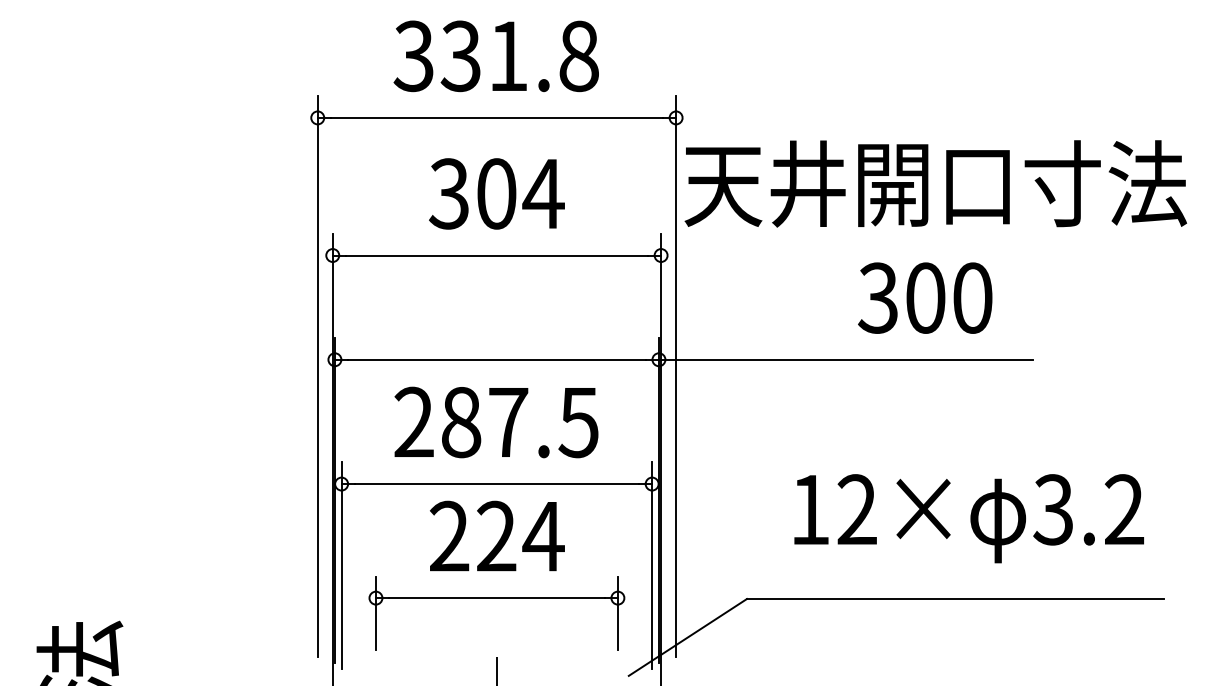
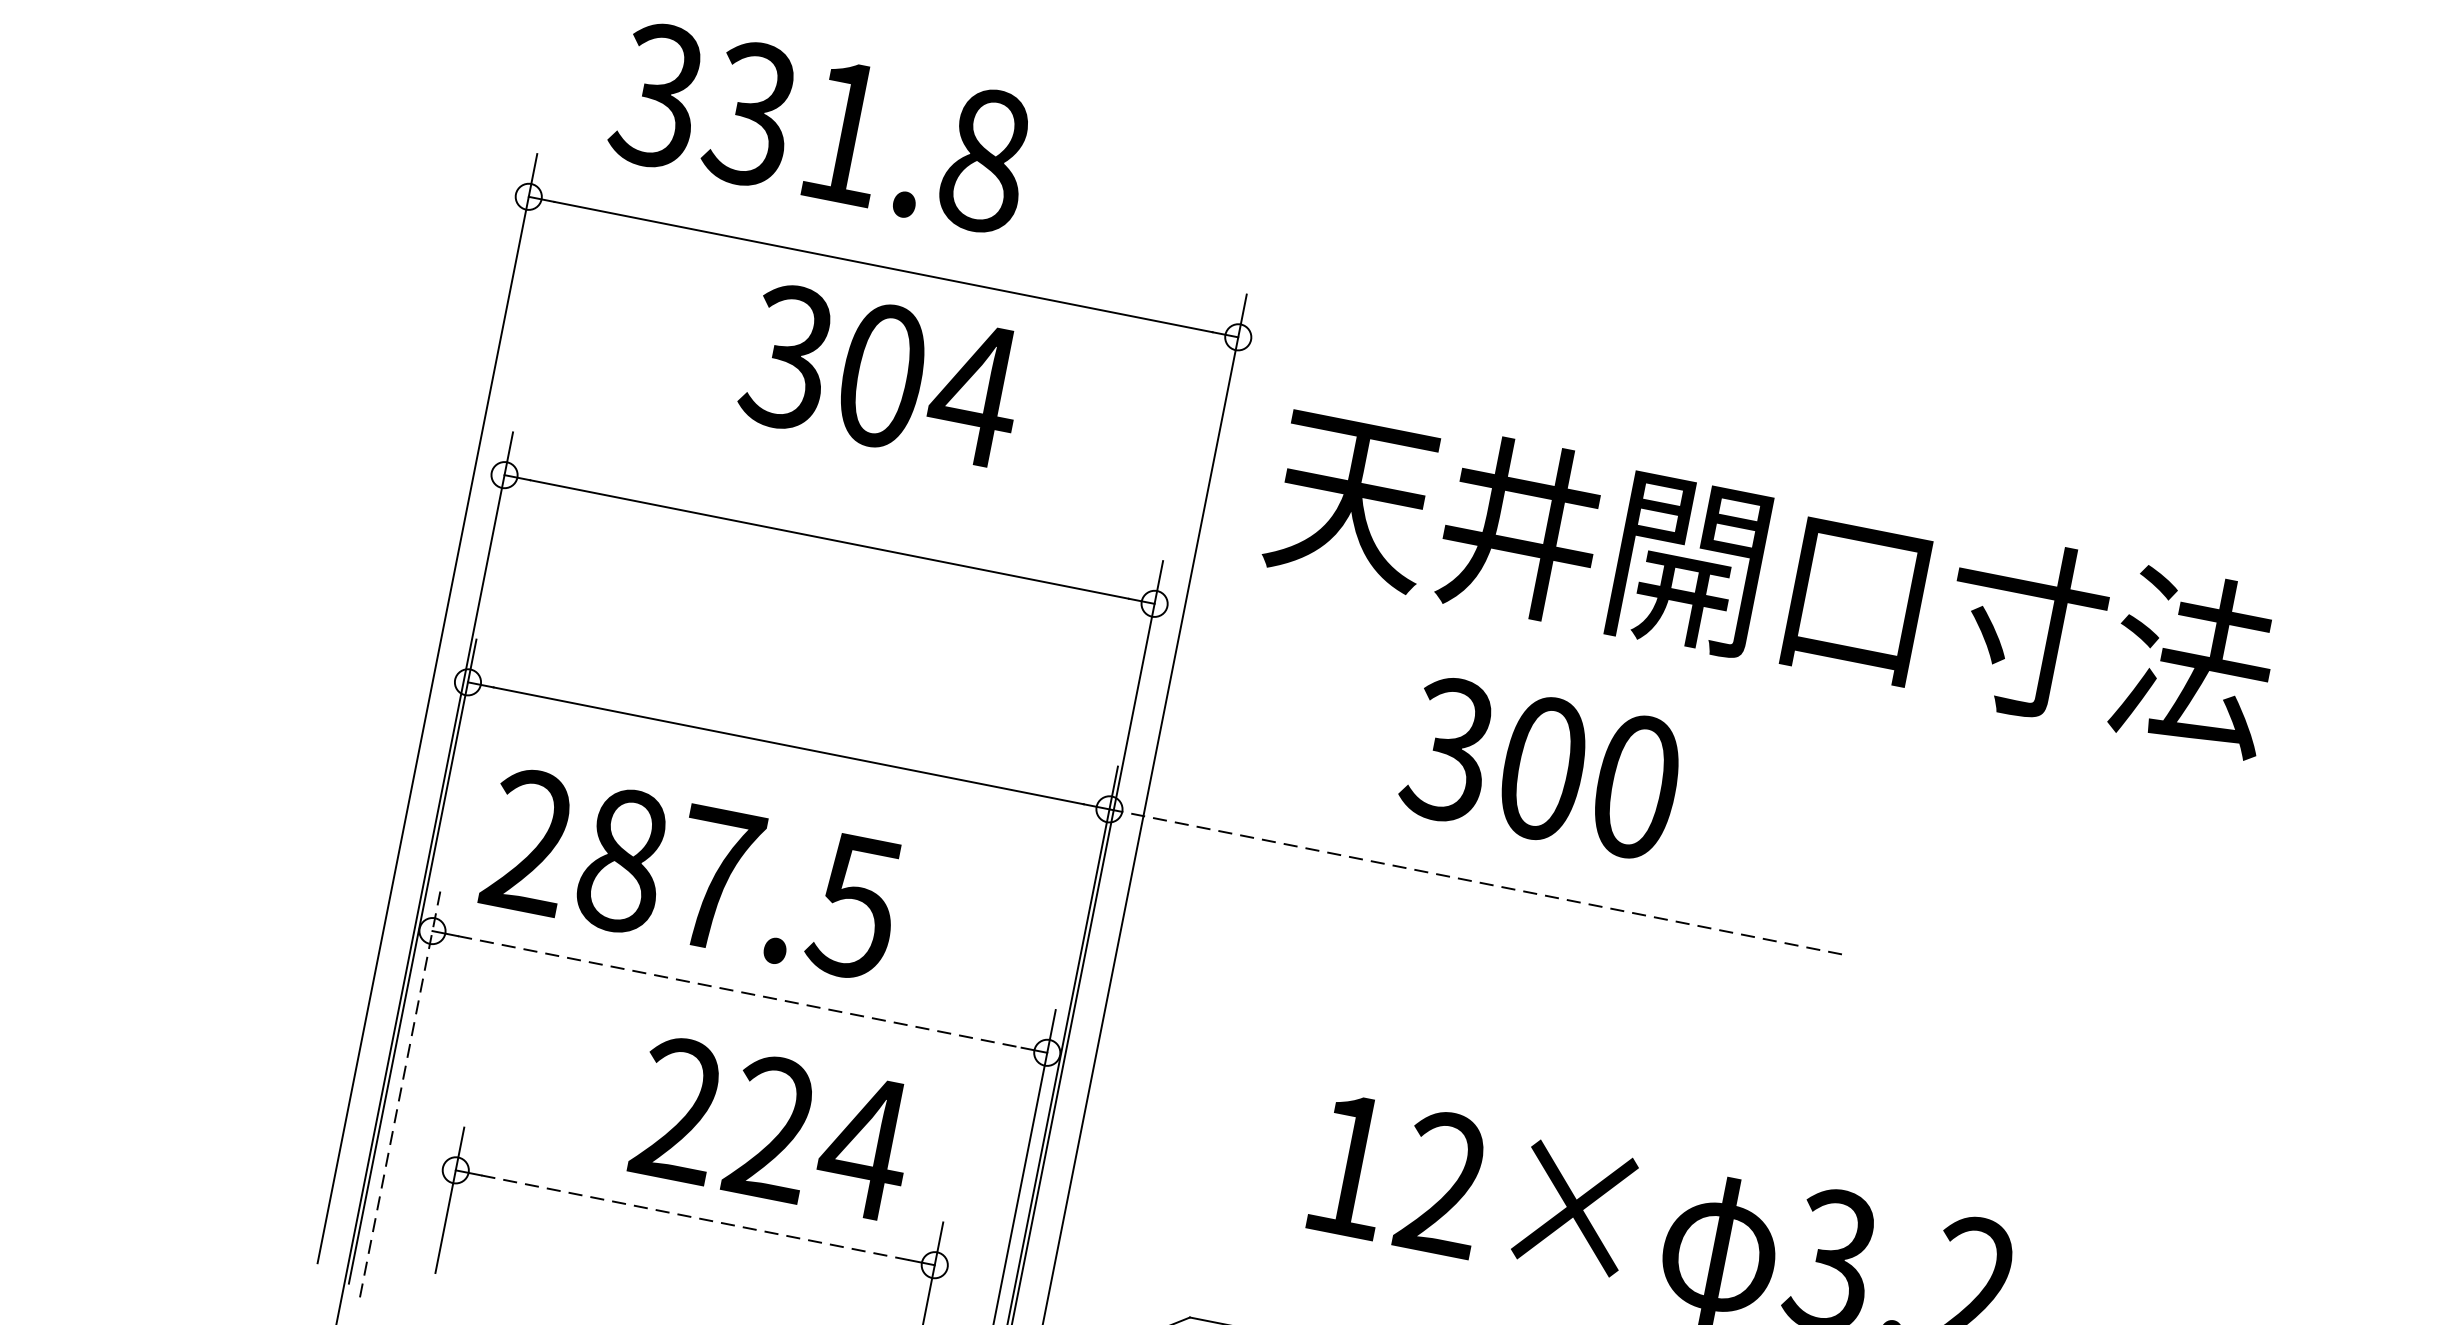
text: (495, 56) -> (819, 128), moved
text: (935, 183) -> (1773, 578), moved
text: (496, 193) -> (881, 374), moved
text: (925, 297) -> (1542, 767), moved
line: (845, 359) -> (1478, 881), solid -> dashed
text: (496, 422) -> (692, 874), moved
line: (497, 484) -> (740, 993), solid -> dashed
text: (497, 535) -> (774, 1127), moved
line: (341, 565) -> (400, 1092), solid -> dashed
line: (497, 598) -> (696, 1218), solid -> dashed

